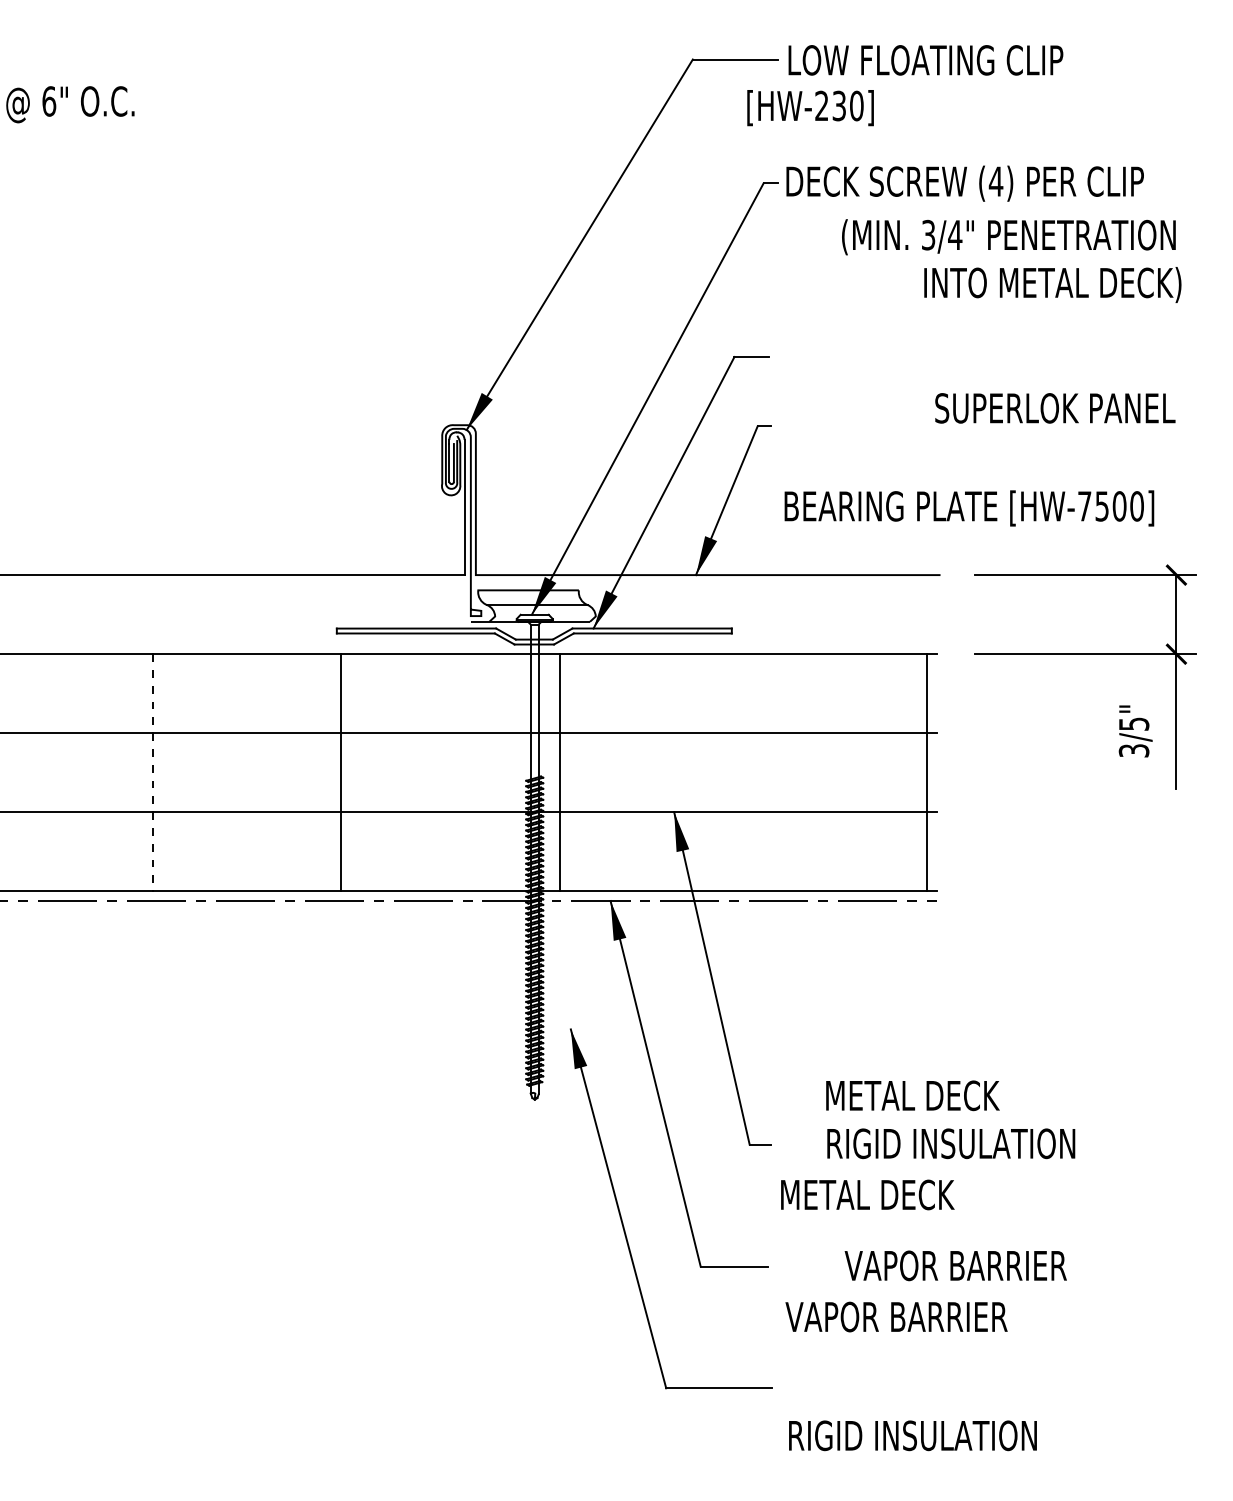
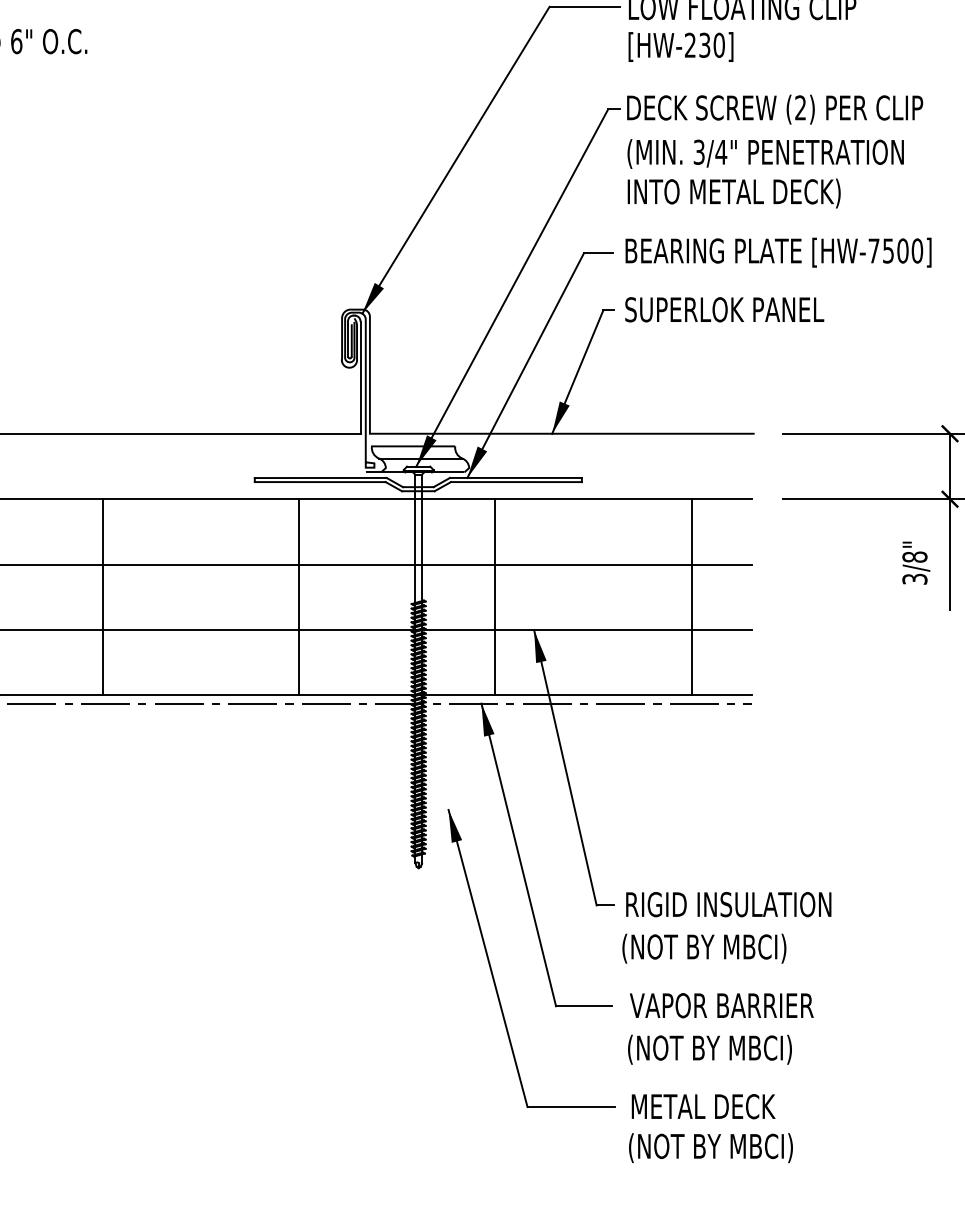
text: (810, 108) -> (680, 47), moved
text: (995, 181) -> (800, 107), (4) -> (2)
text: (1008, 237) -> (765, 154), moved
text: (1052, 284) -> (733, 193), moved
text: (1055, 408) -> (724, 309), moved
text: (969, 508) -> (778, 252), moved
text: (1133, 723) -> (914, 556), 3/5" -> 3/8"
line: (341, 772) -> (299, 597), moved
line: (560, 772) -> (495, 597), moved
line: (927, 772) -> (691, 597), moved
line: (153, 773) -> (103, 598), dashed -> solid
text: (912, 1095) -> (703, 1106), moved
text: (951, 1143) -> (728, 904), moved
text: (879, 1197) -> (704, 949), METAL DECK -> (NOT BY MBCI)
text: (955, 1265) -> (721, 1005), moved
text: (896, 1319) -> (718, 1050), VAPOR BARRIER -> (NOT BY MBCI)
text: (912, 1437) -> (731, 1147), RIGID INSULATION -> (NOT BY MBCI)

